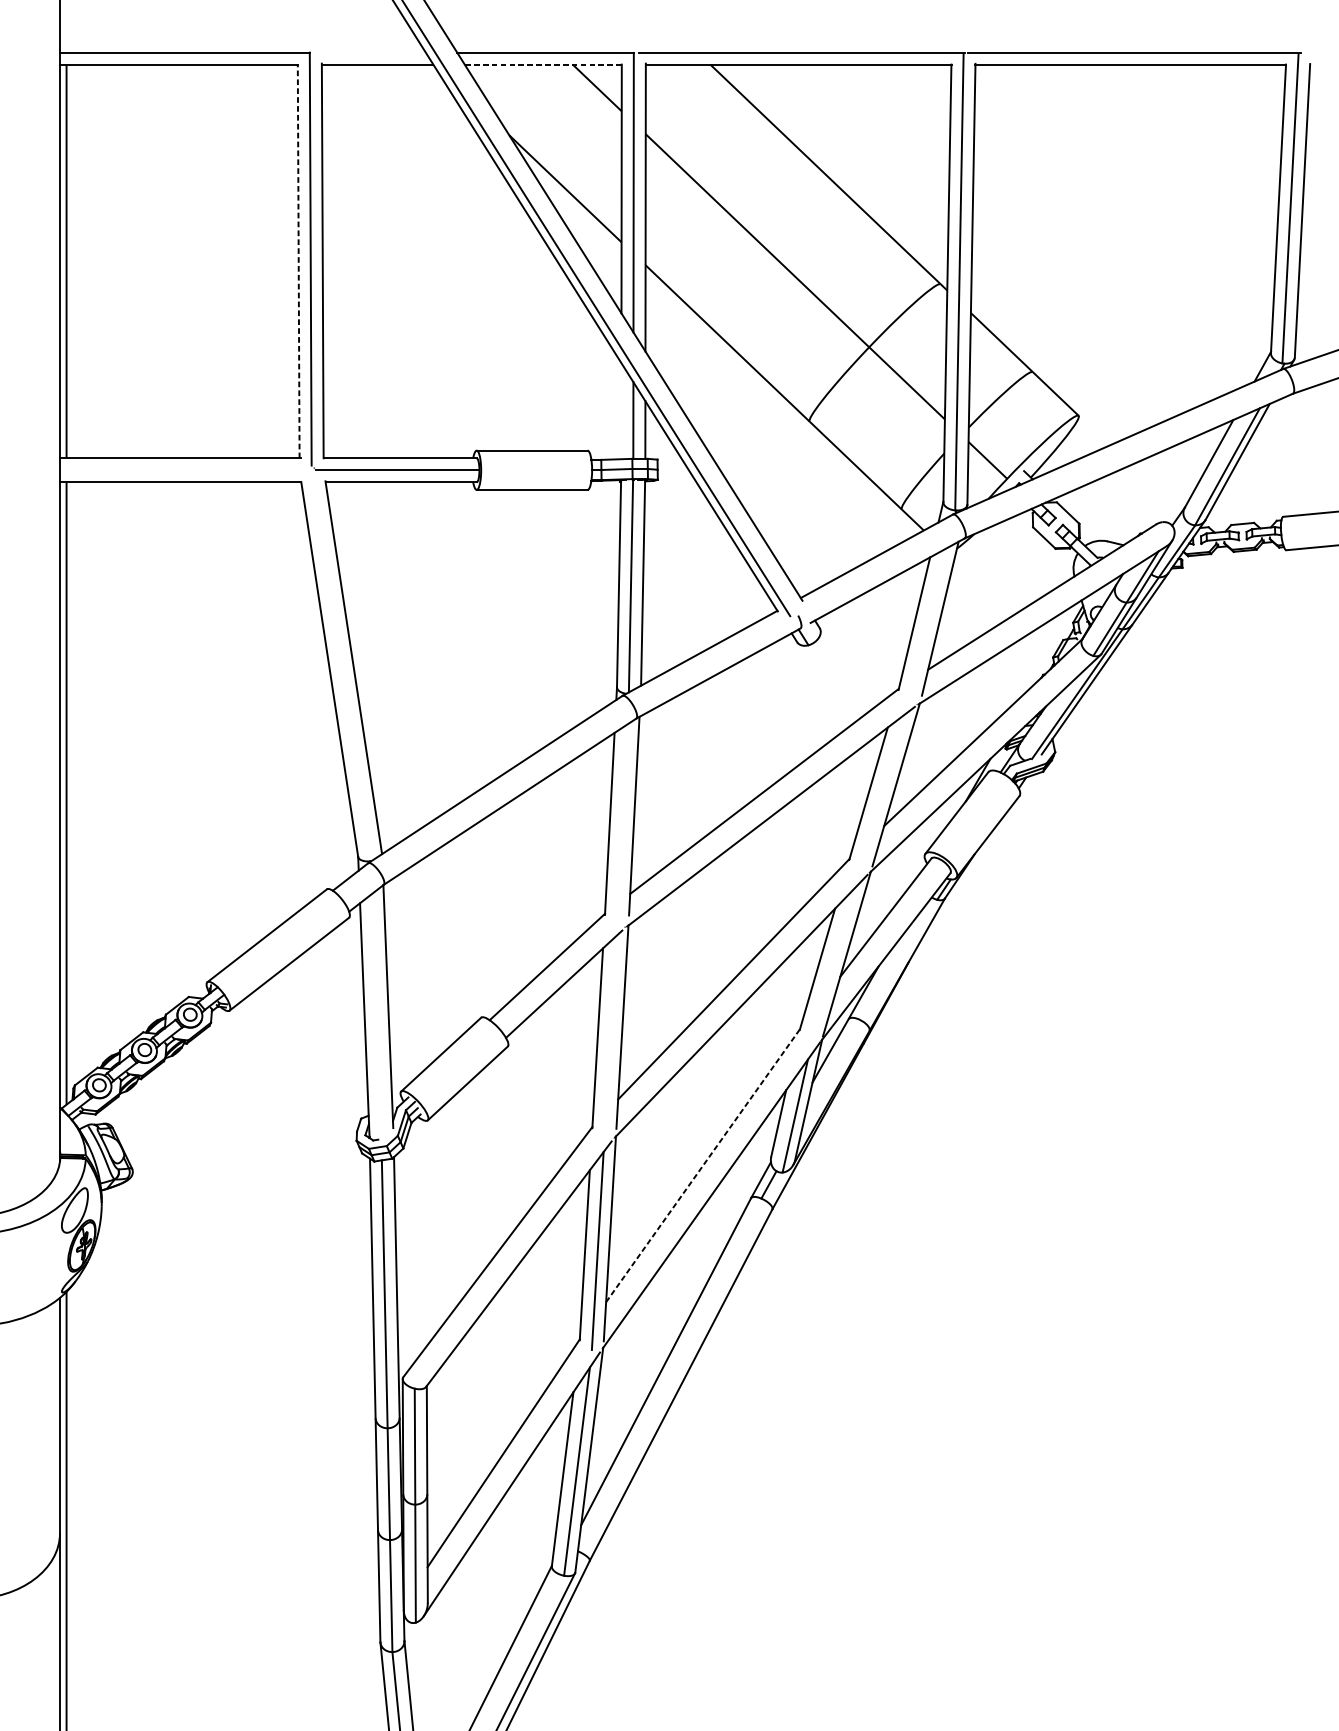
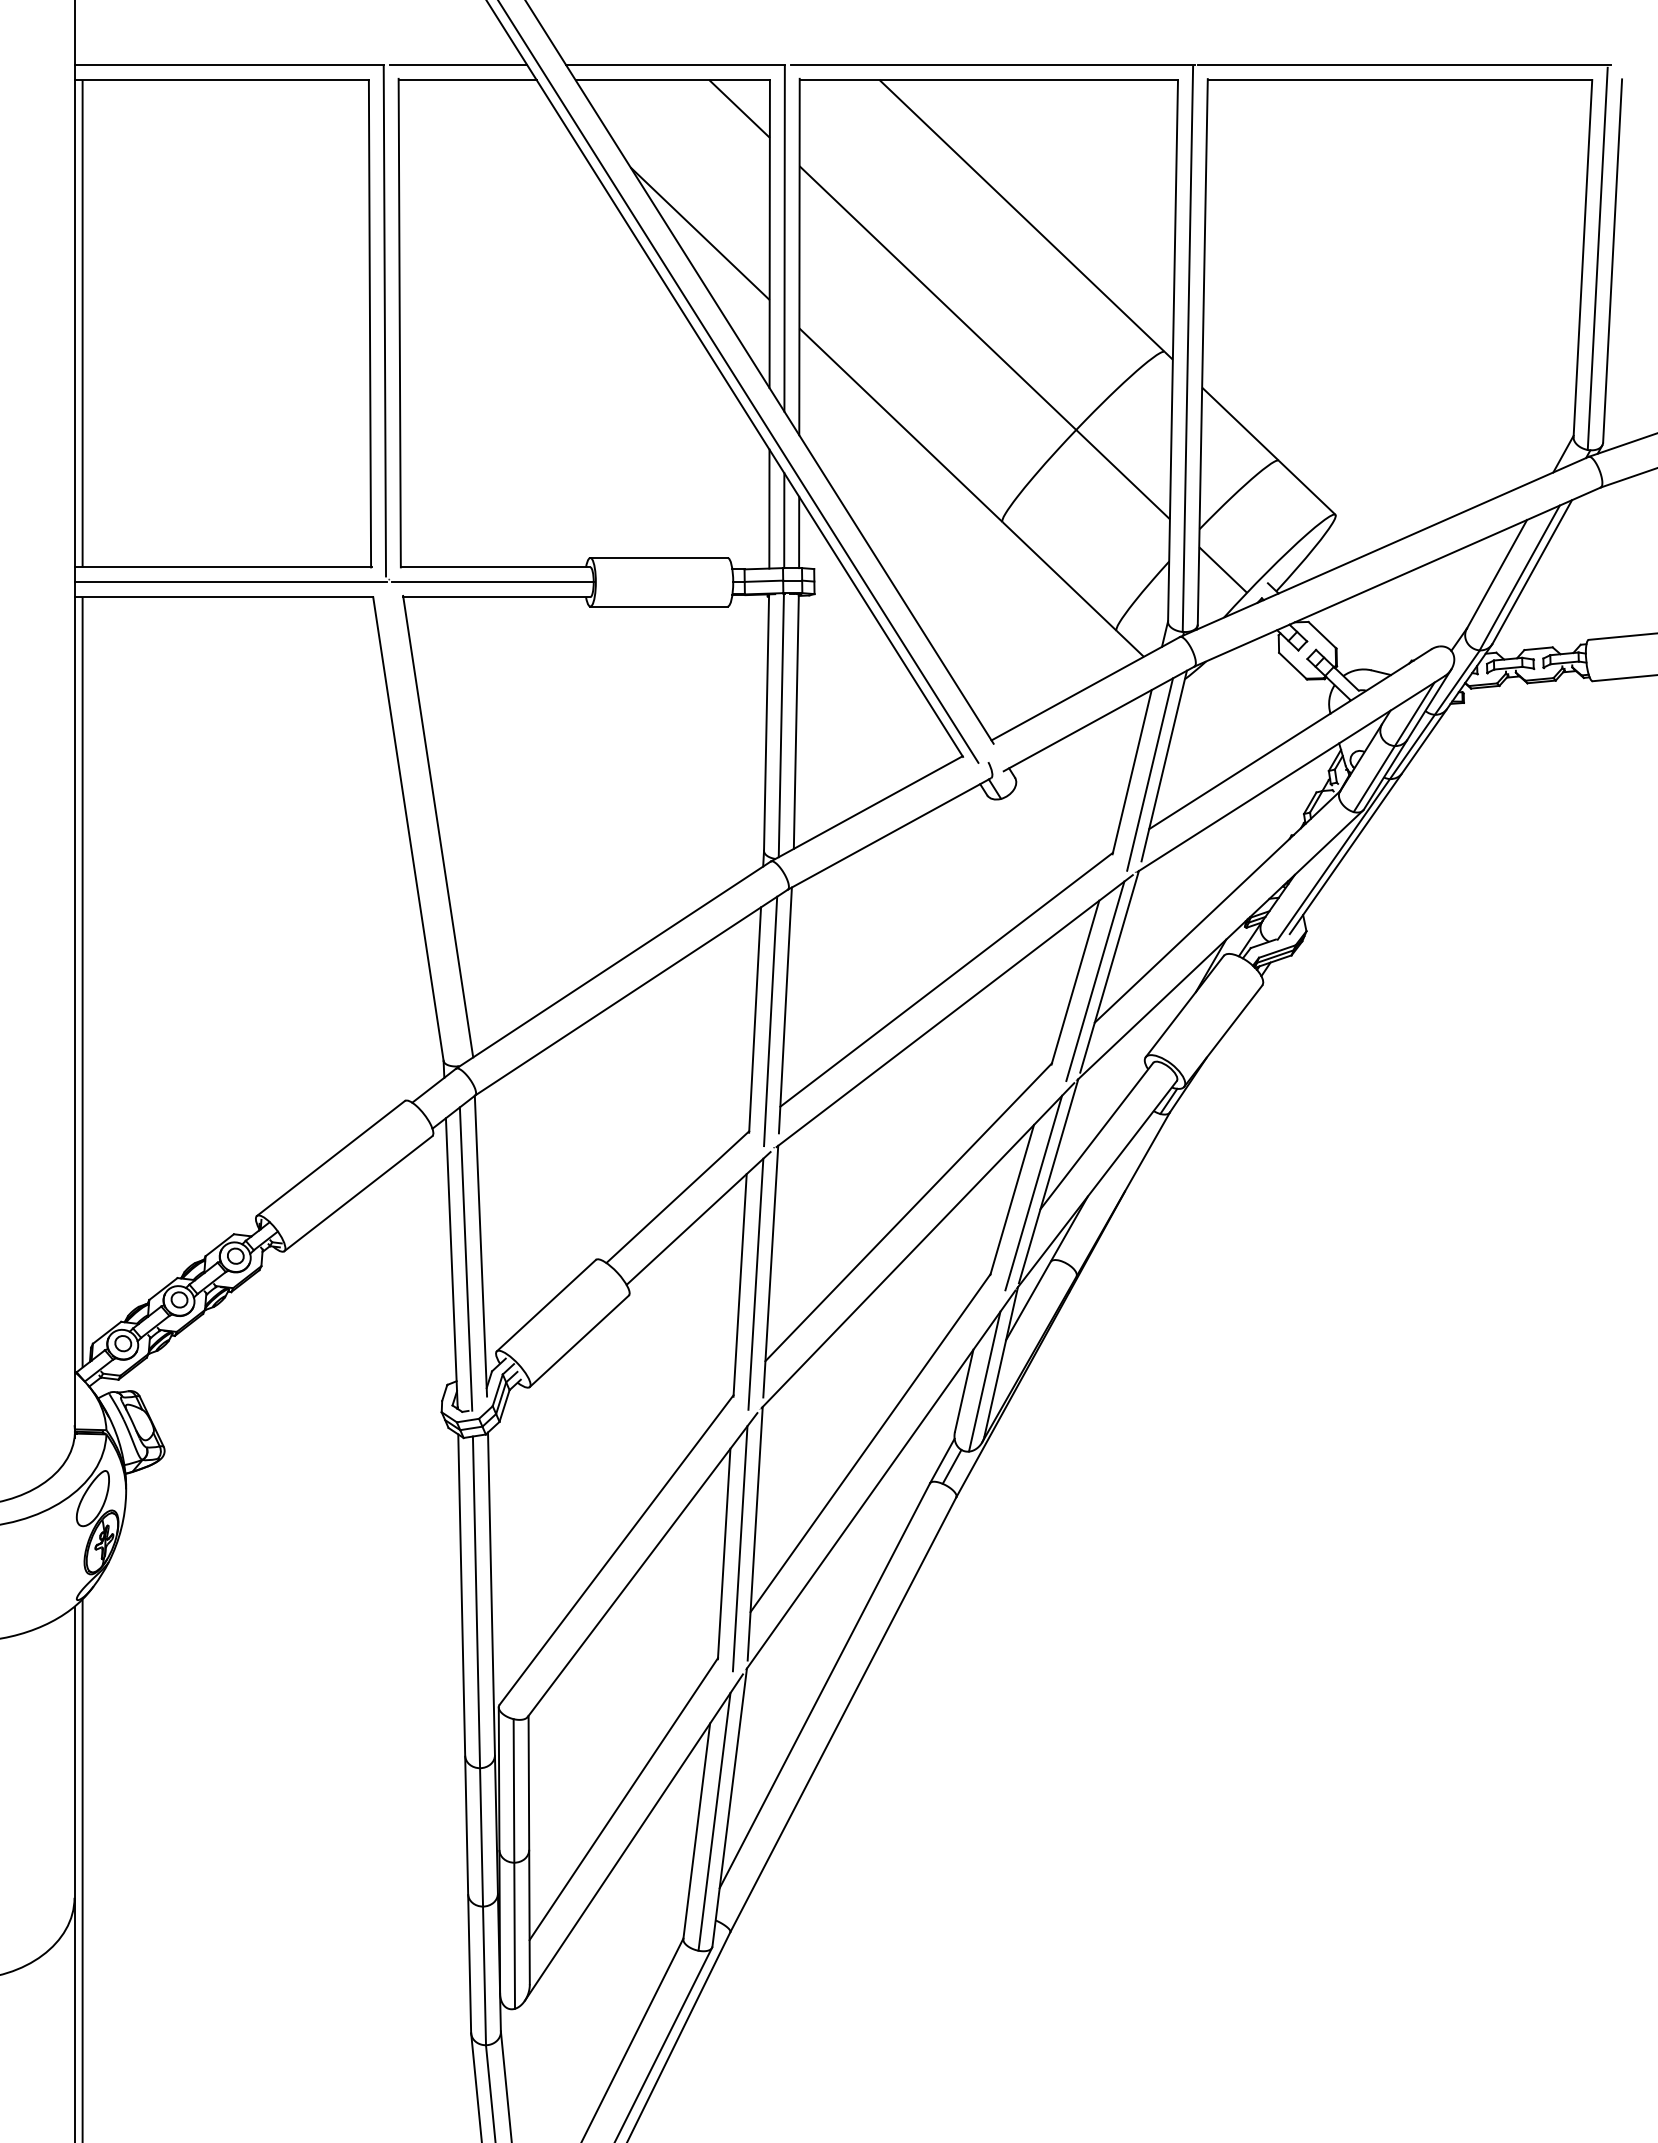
line: (370, 52) -> (458, 65), added
line: (543, 64) -> (672, 80), dashed -> solid
line: (298, 261) -> (369, 323), dashed -> solid
line: (621, 410) -> (769, 508), added
line: (186, 470) -> (230, 582), added
line: (928, 625) -> (1149, 774), added
line: (884, 792) -> (1095, 981), added
line: (622, 825) -> (770, 1021), added
line: (834, 963) -> (1033, 1192), added
line: (375, 1016) -> (465, 1258), added
line: (610, 1036) -> (755, 1283), added
line: (703, 1165) -> (870, 1442), dashed -> solid

